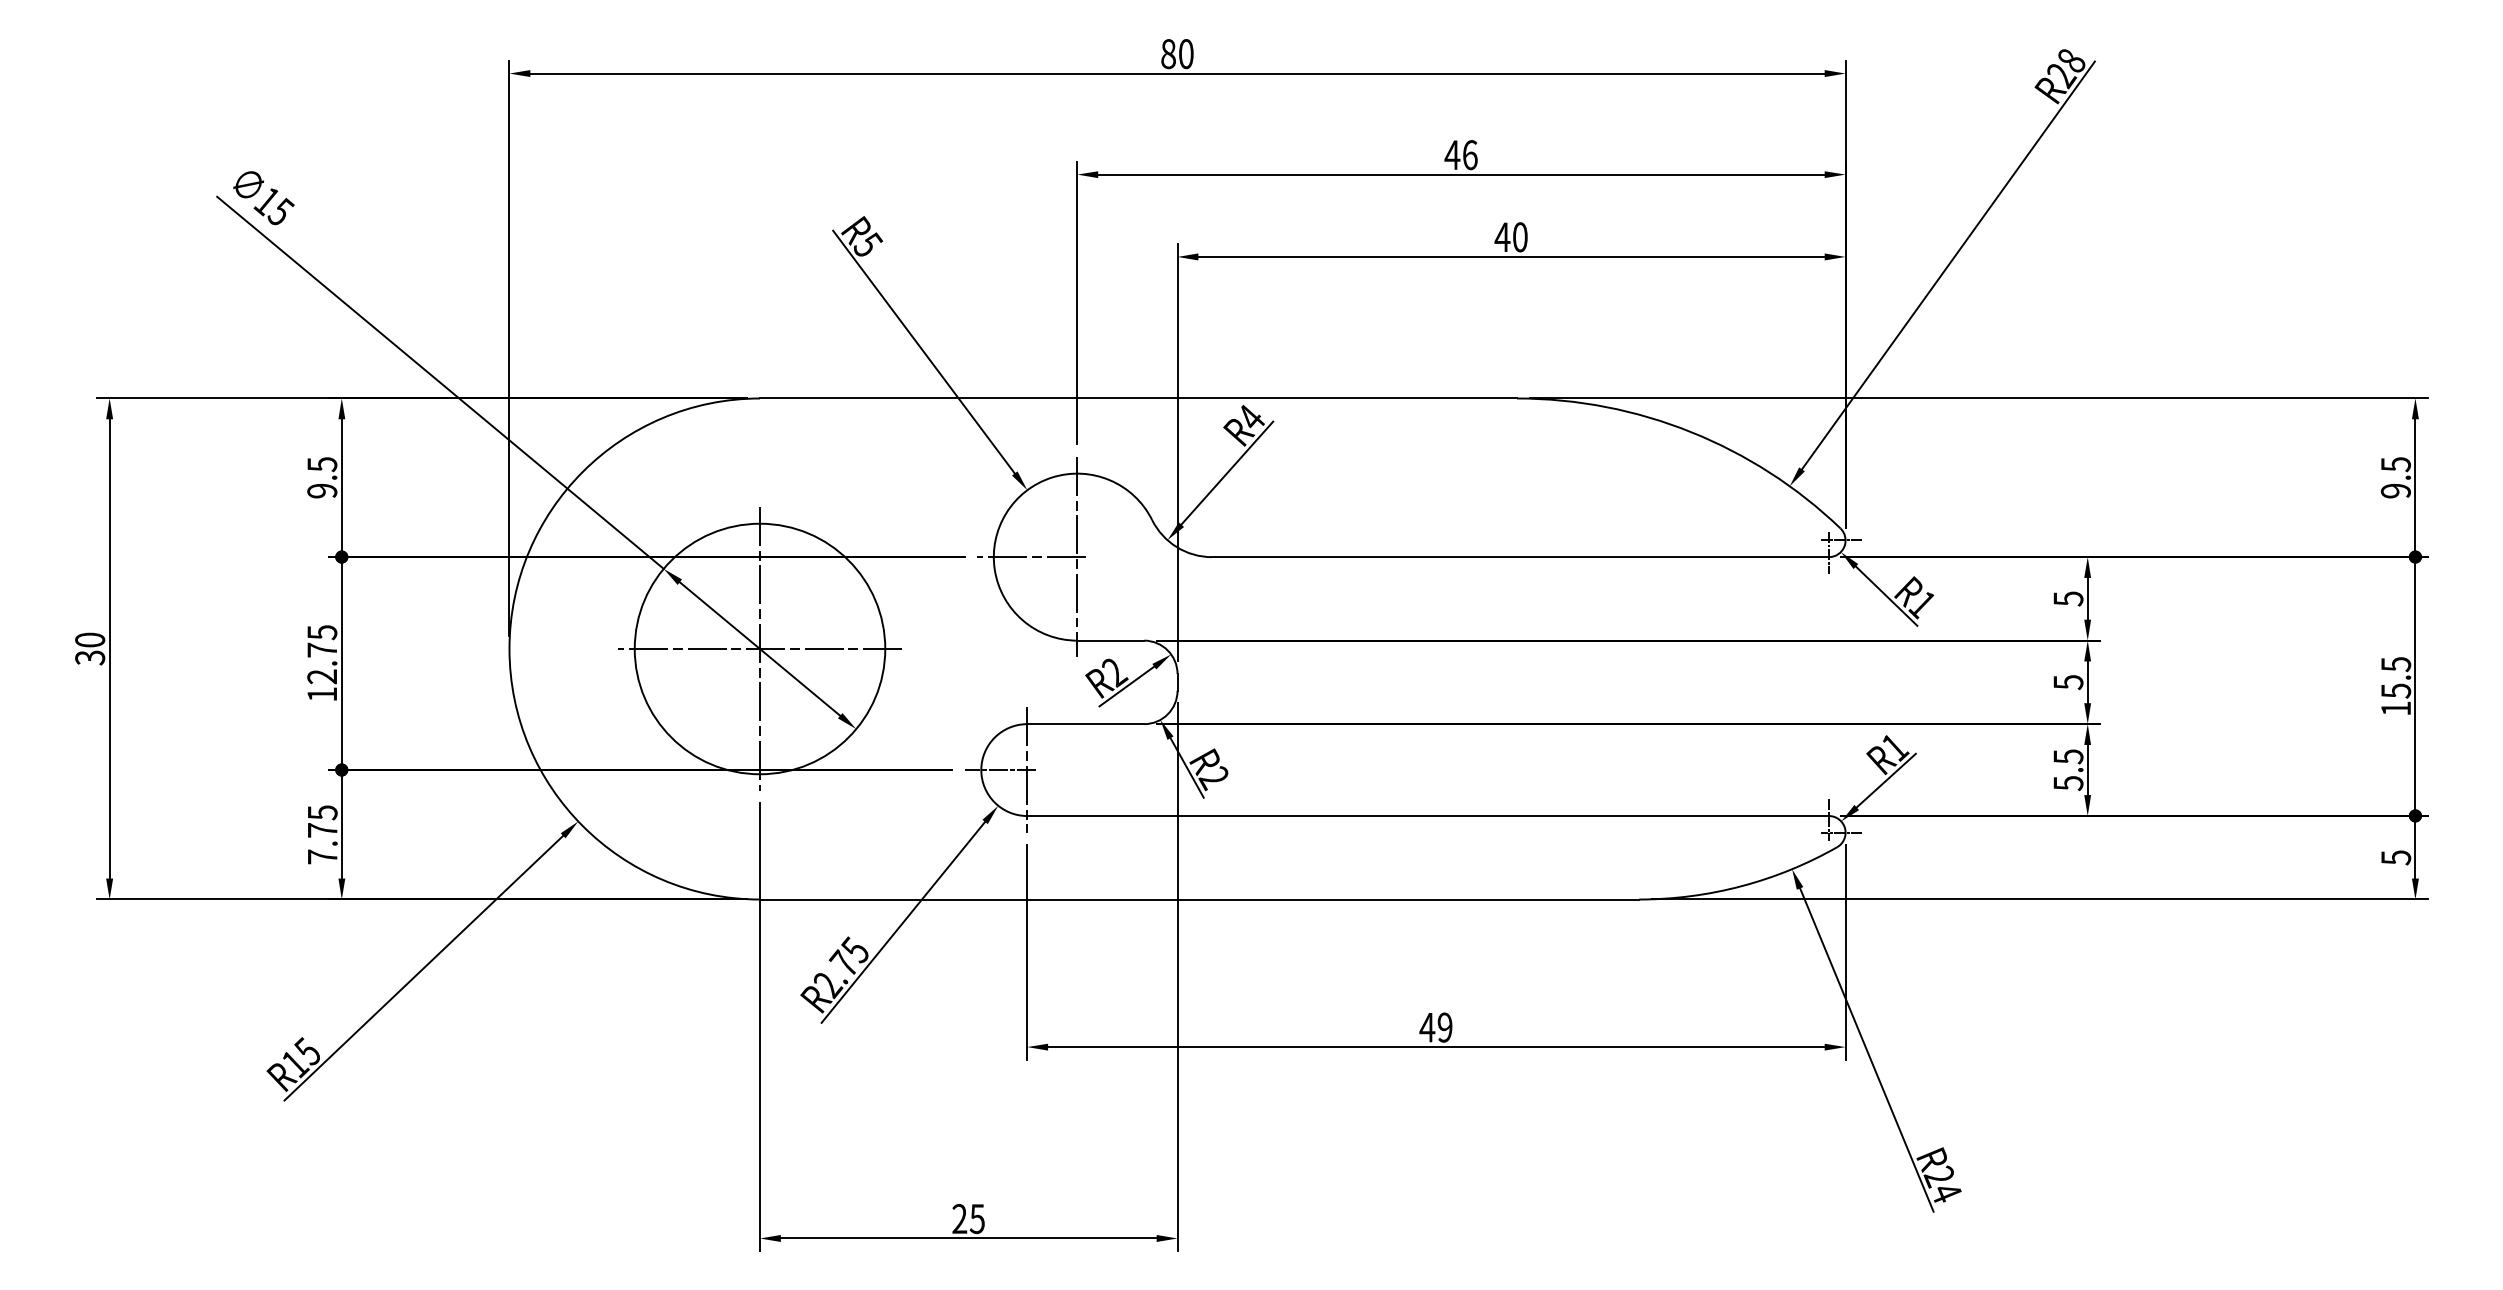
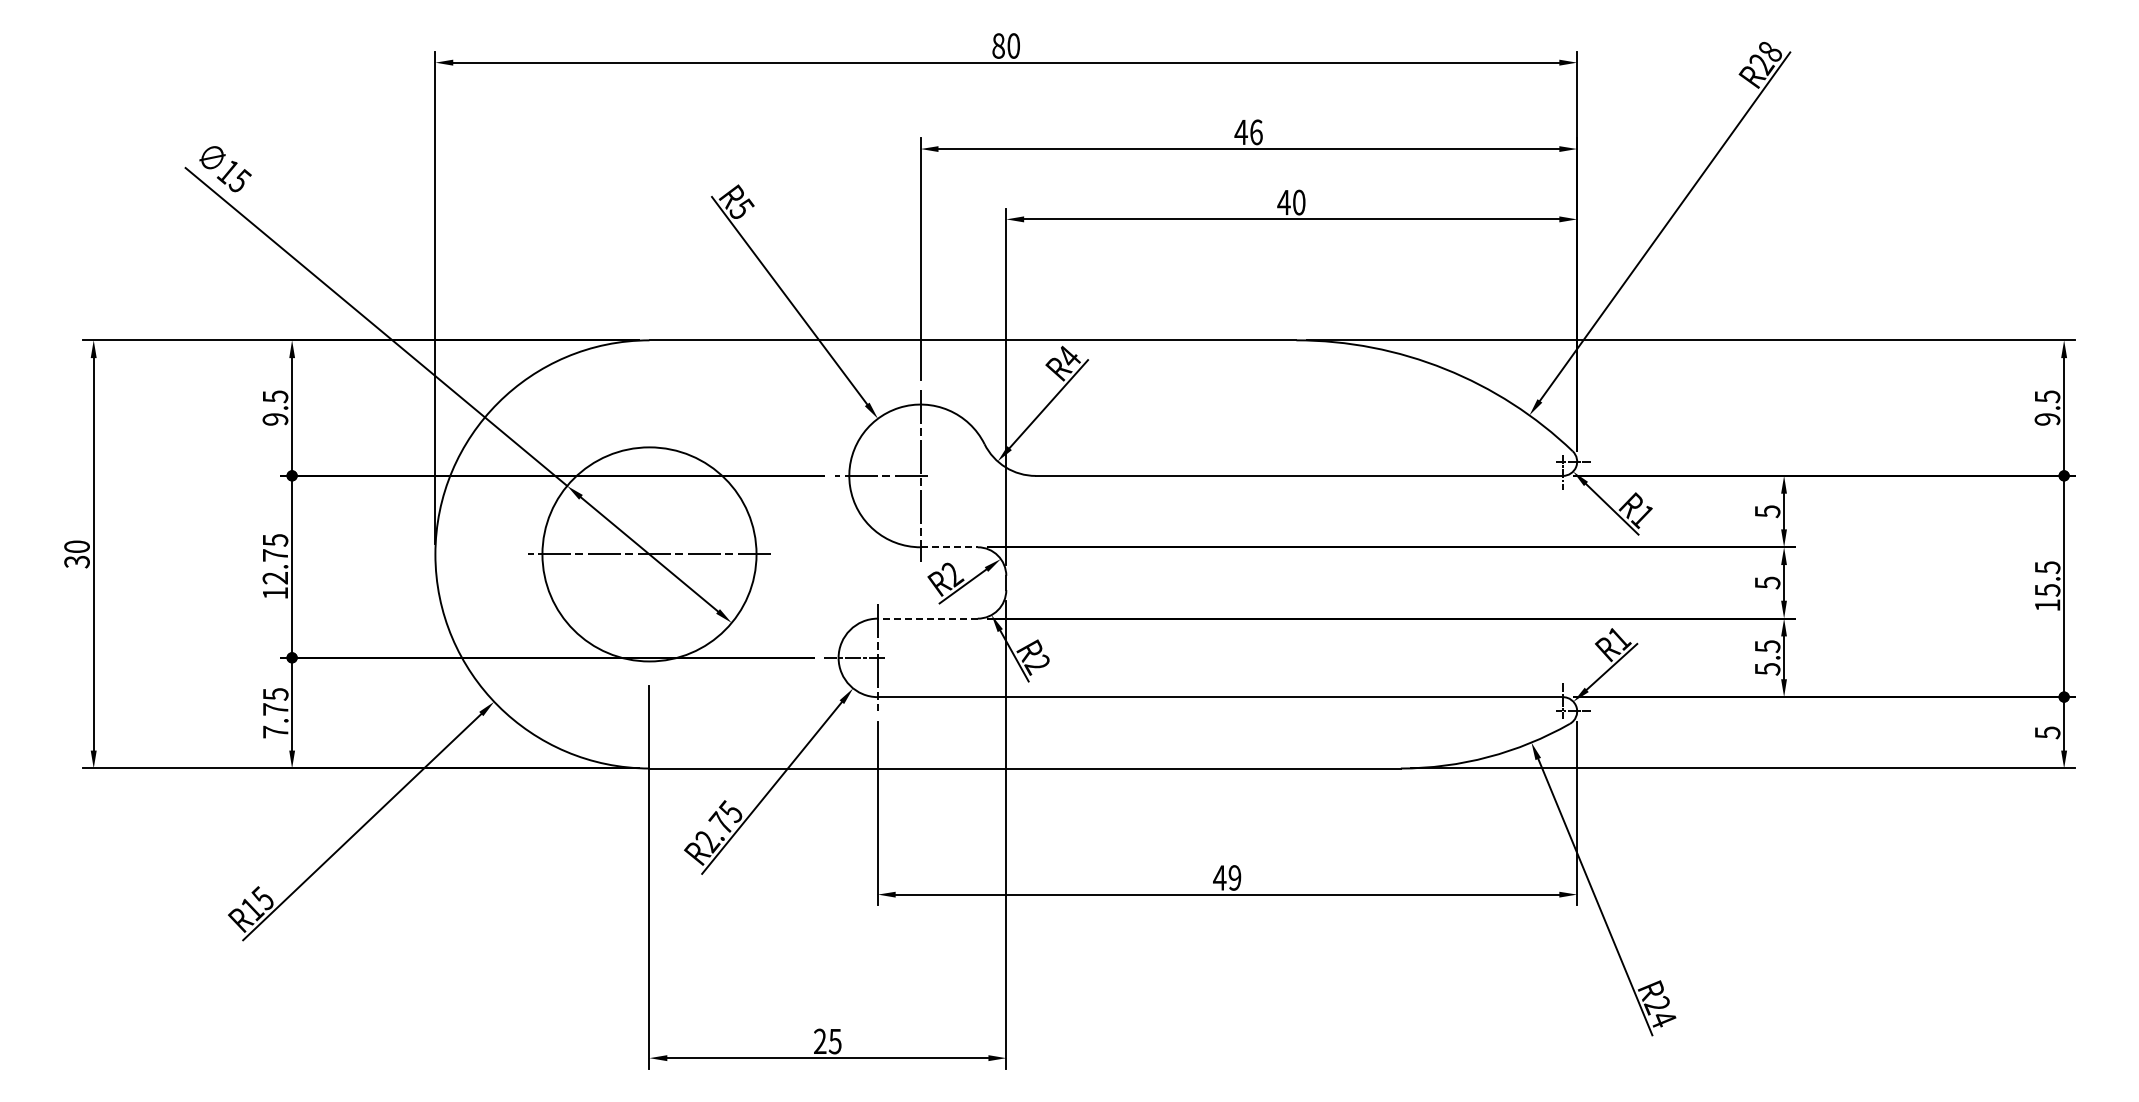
line: (1111, 640) -> (949, 547), solid -> dashed
line: (760, 649) -> (649, 554), removed
line: (1085, 723) -> (927, 618), solid -> dashed

